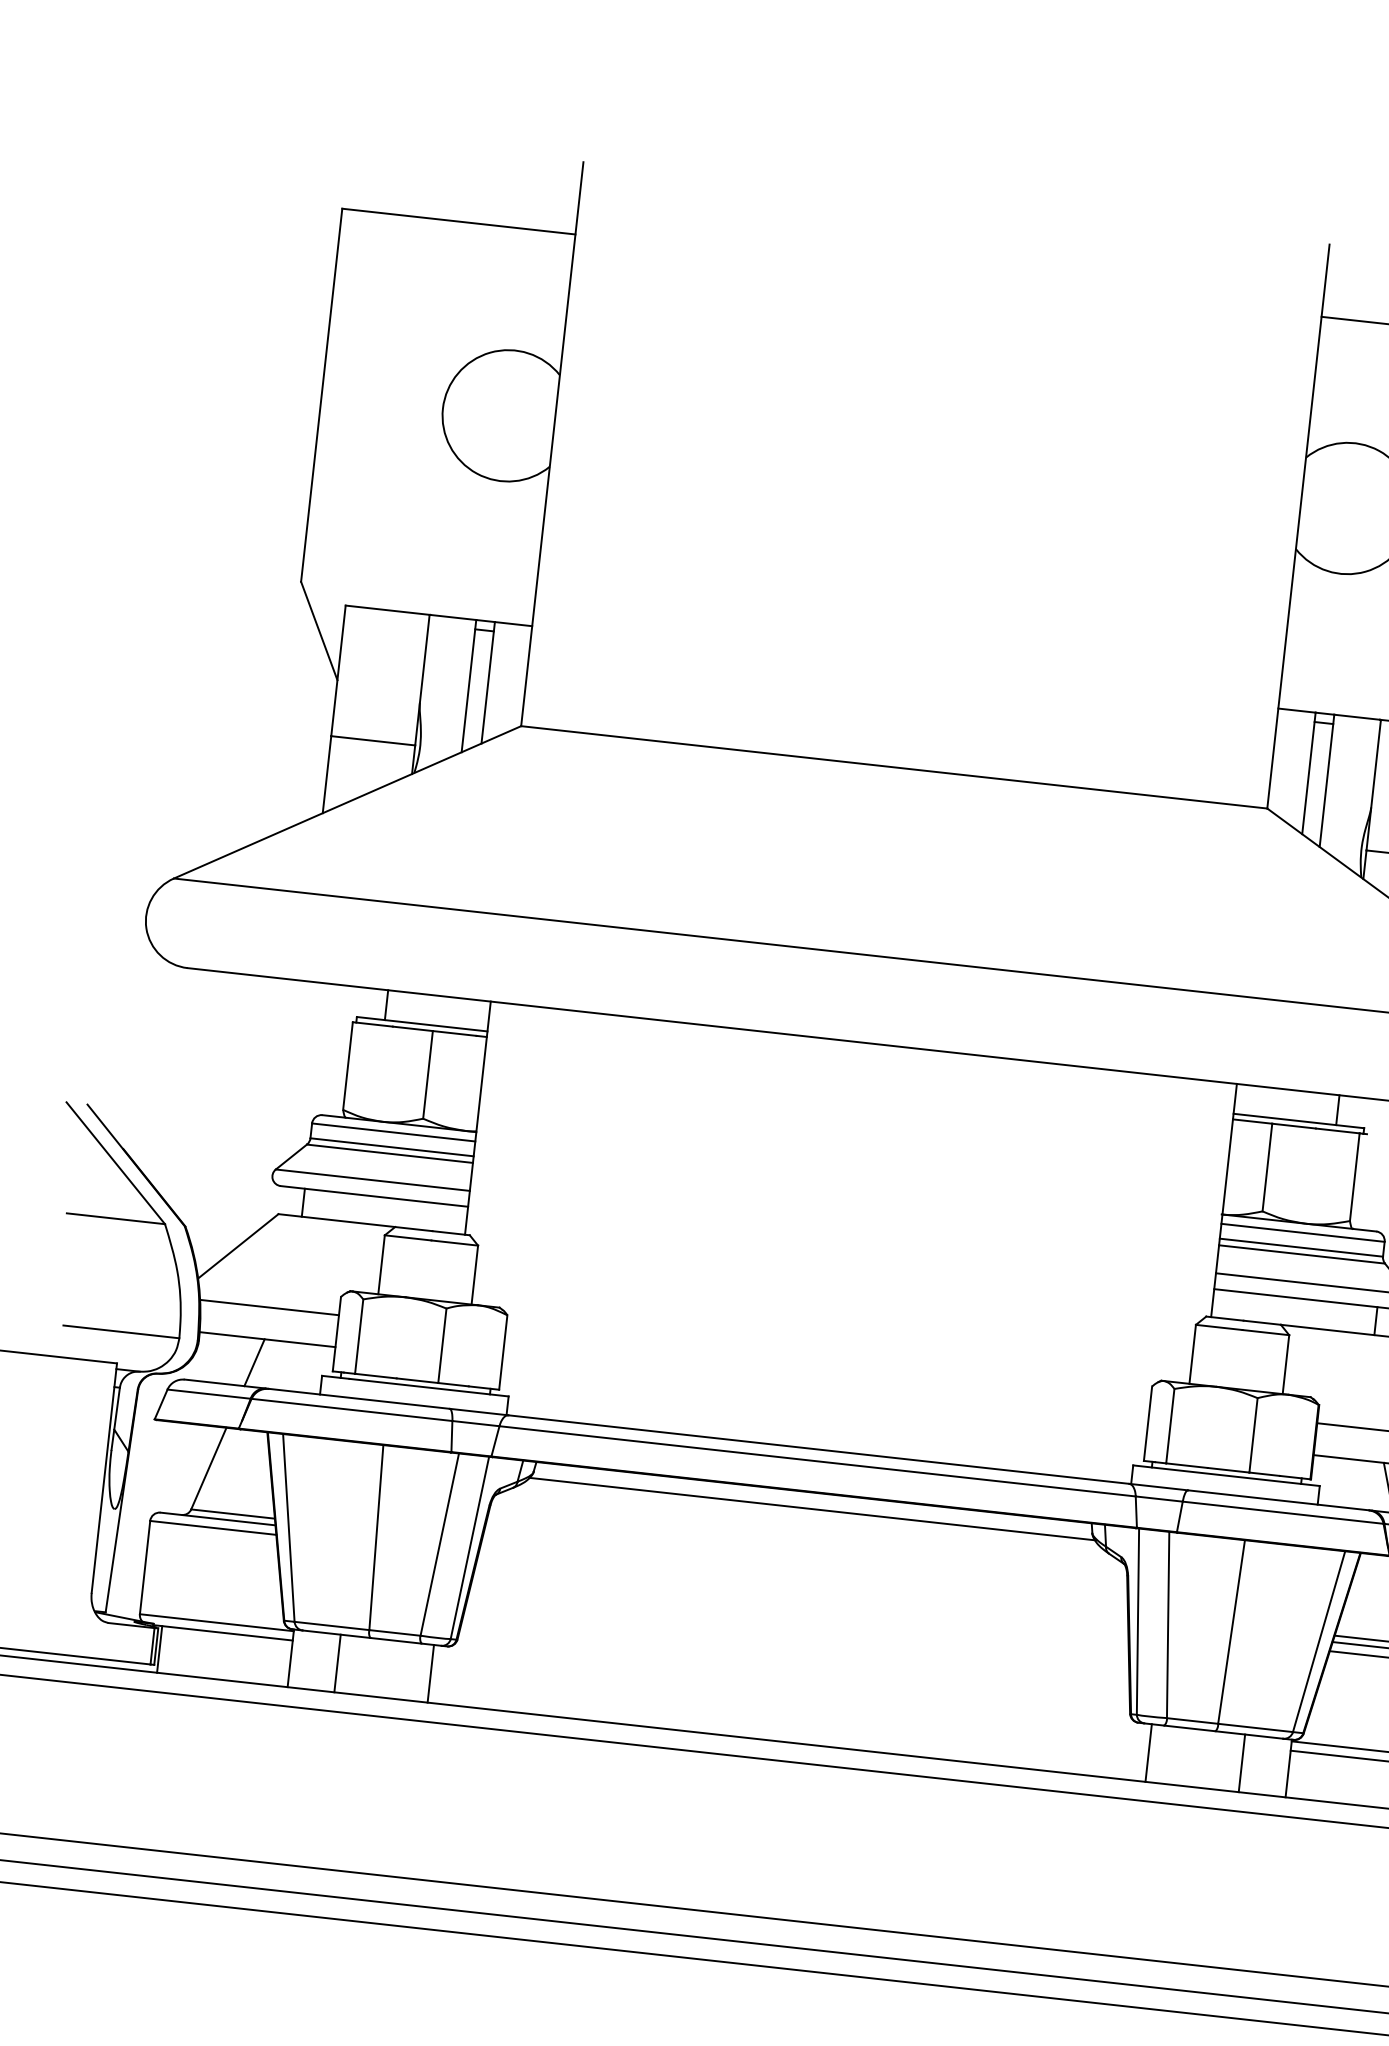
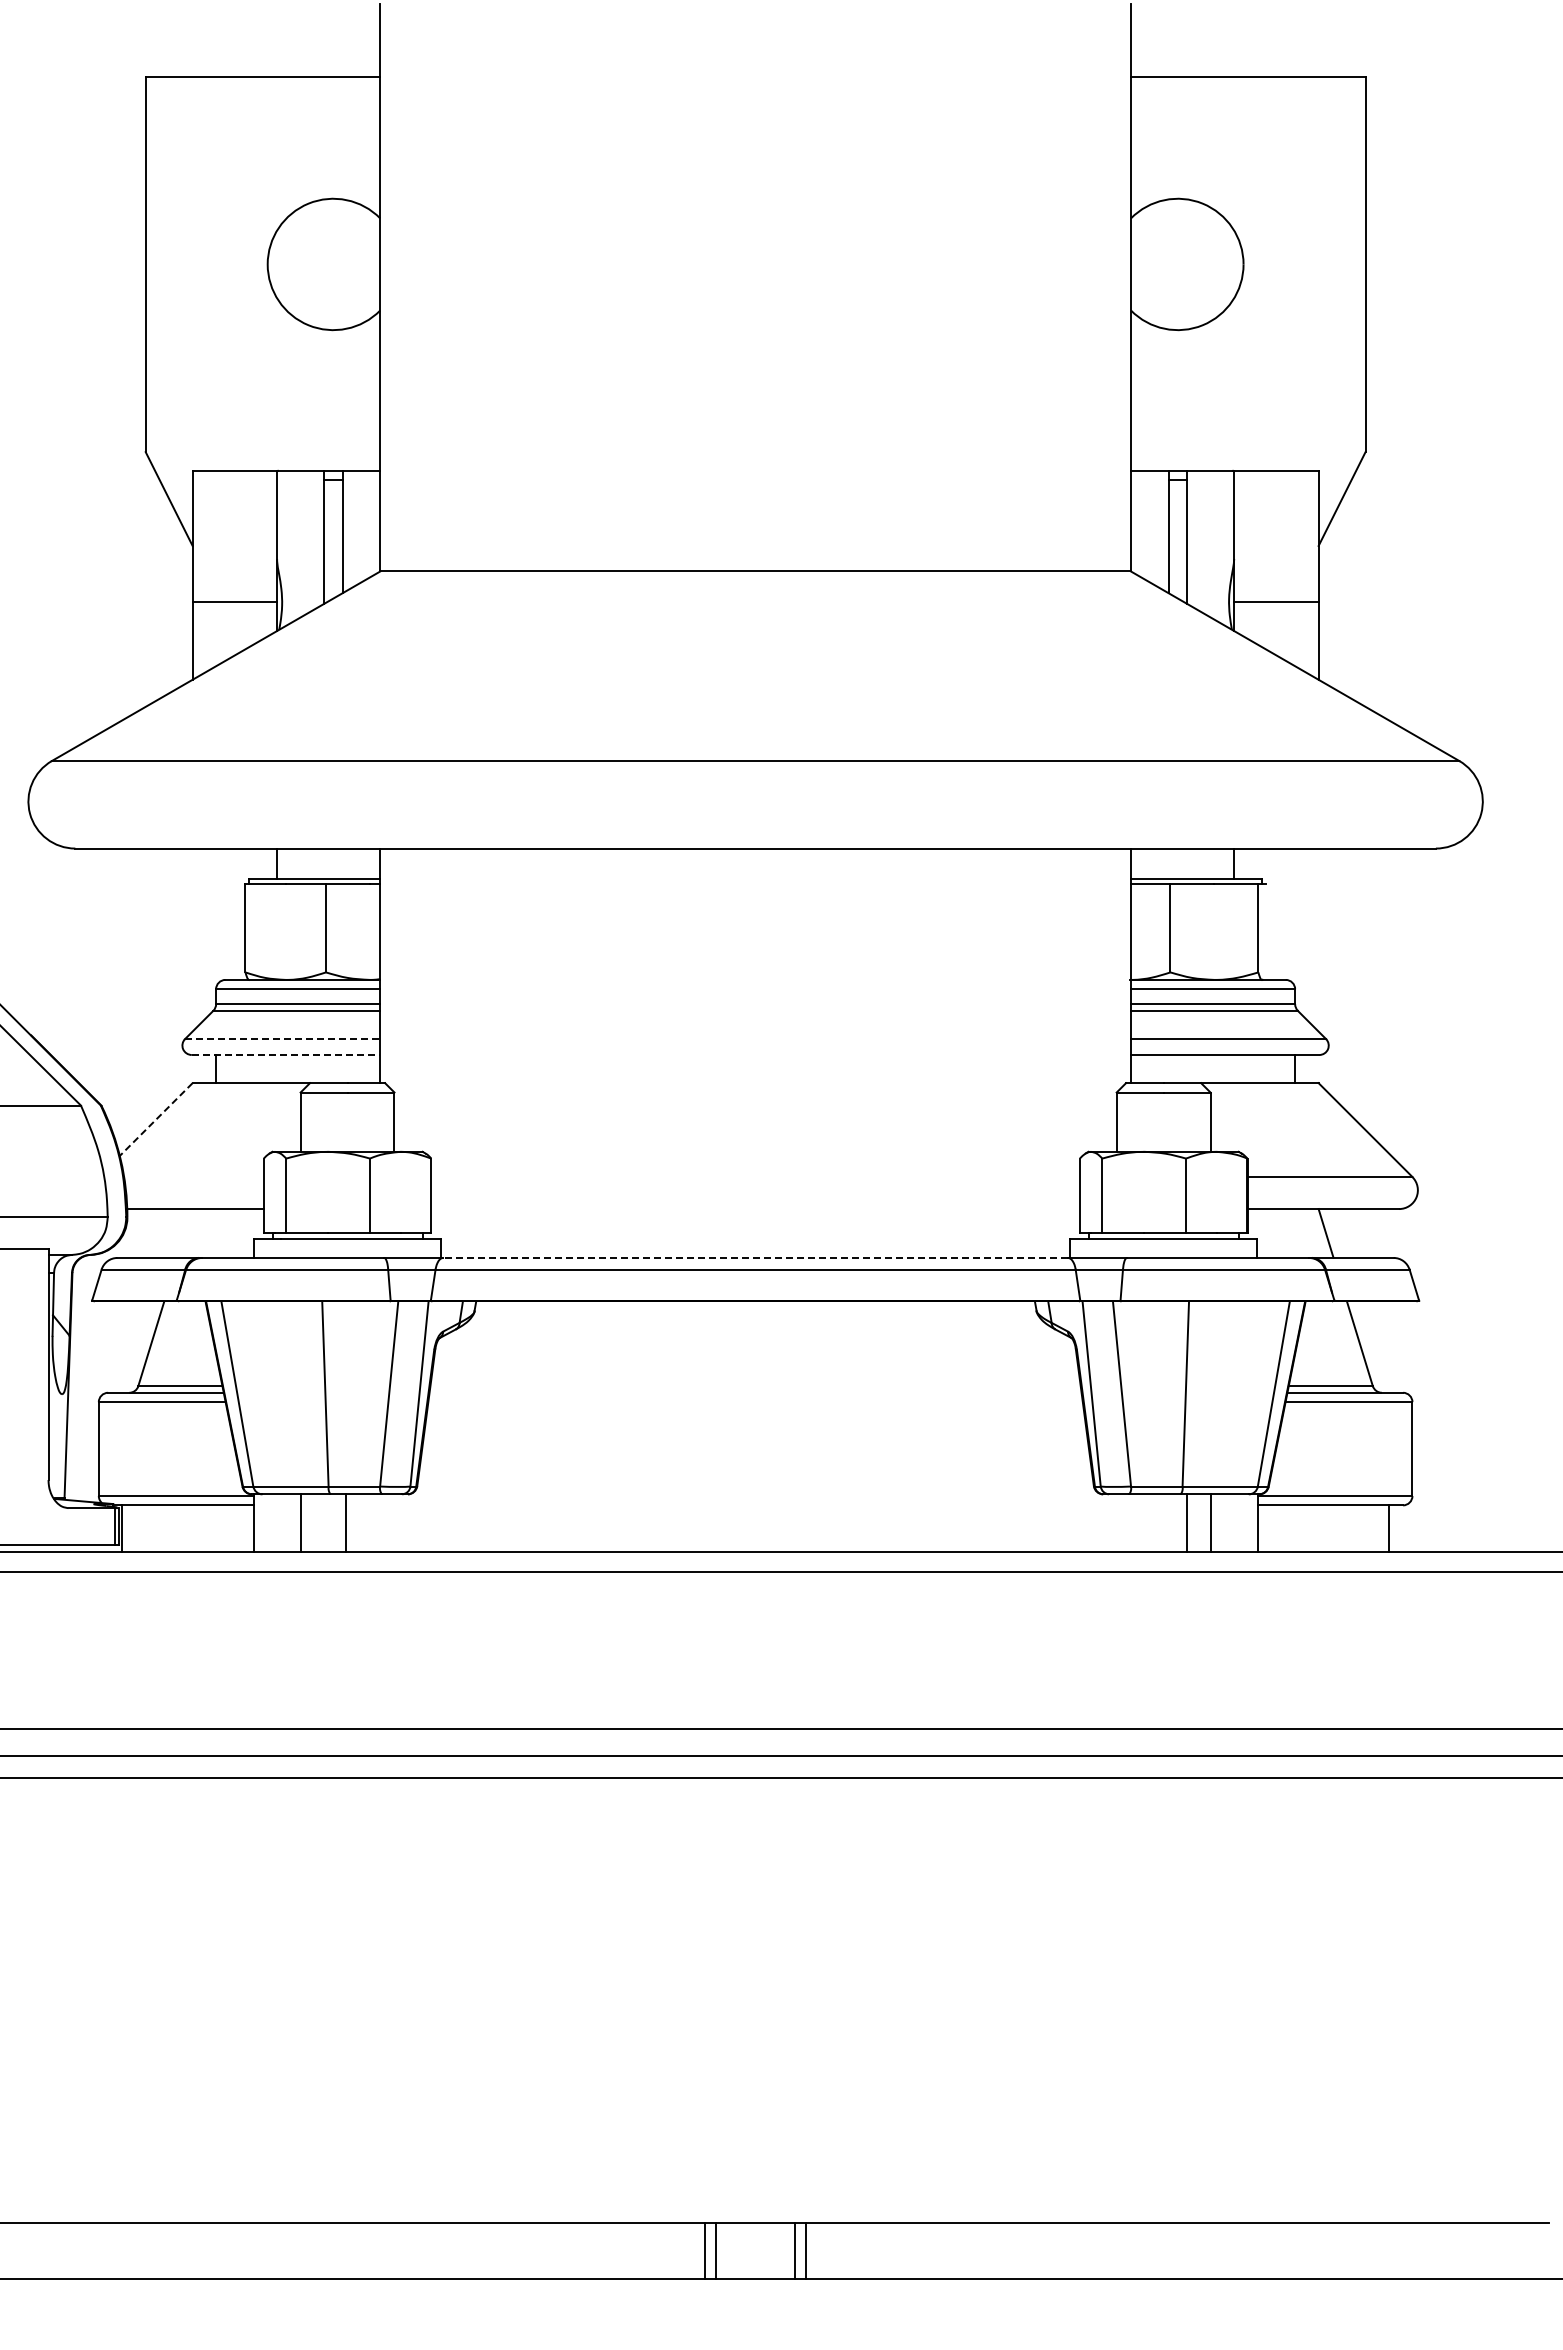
line: (372, 1180) -> (282, 1039), solid -> dashed
line: (374, 1195) -> (286, 1054), solid -> dashed
line: (237, 1246) -> (155, 1119), solid -> dashed
line: (269, 1307) -> (193, 1176), removed
line: (253, 1362) -> (184, 1233), removed
line: (818, 1449) -> (755, 1257), solid -> dashed
line: (812, 1508) -> (755, 1317), removed
line: (430, 1673) -> (346, 1523), moved
line: (1148, 1753) -> (1186, 1523), moved

